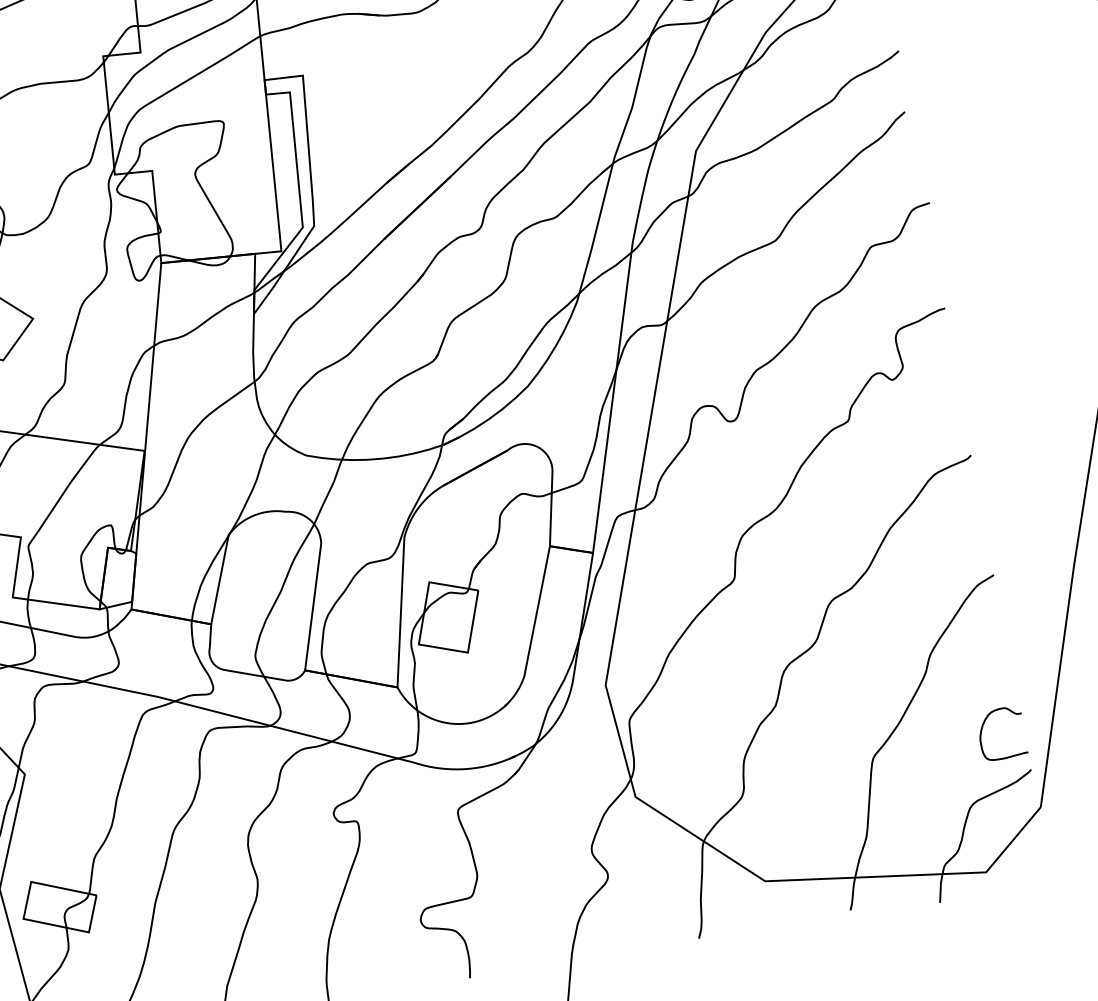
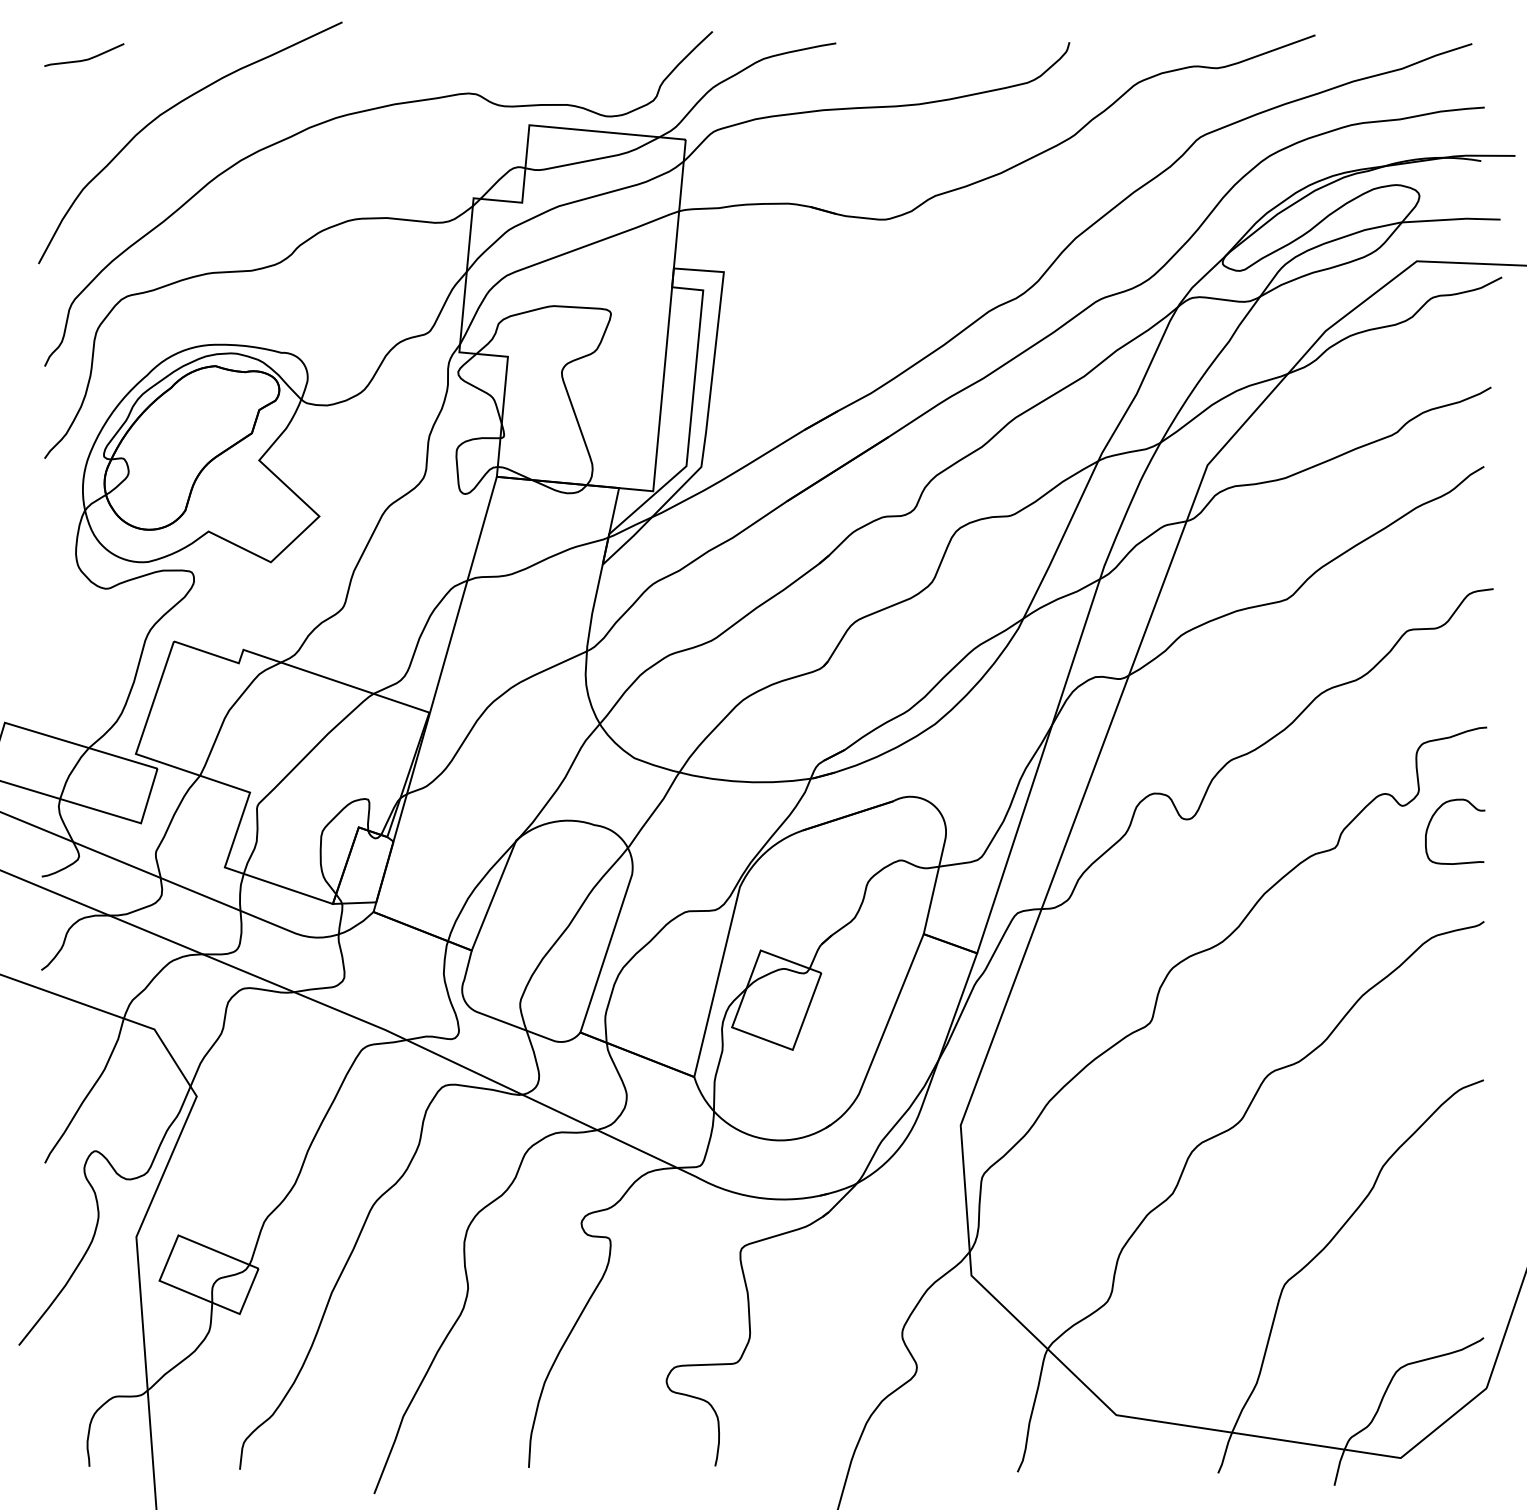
curve: (983, 727) -> (1432, 819), moved

